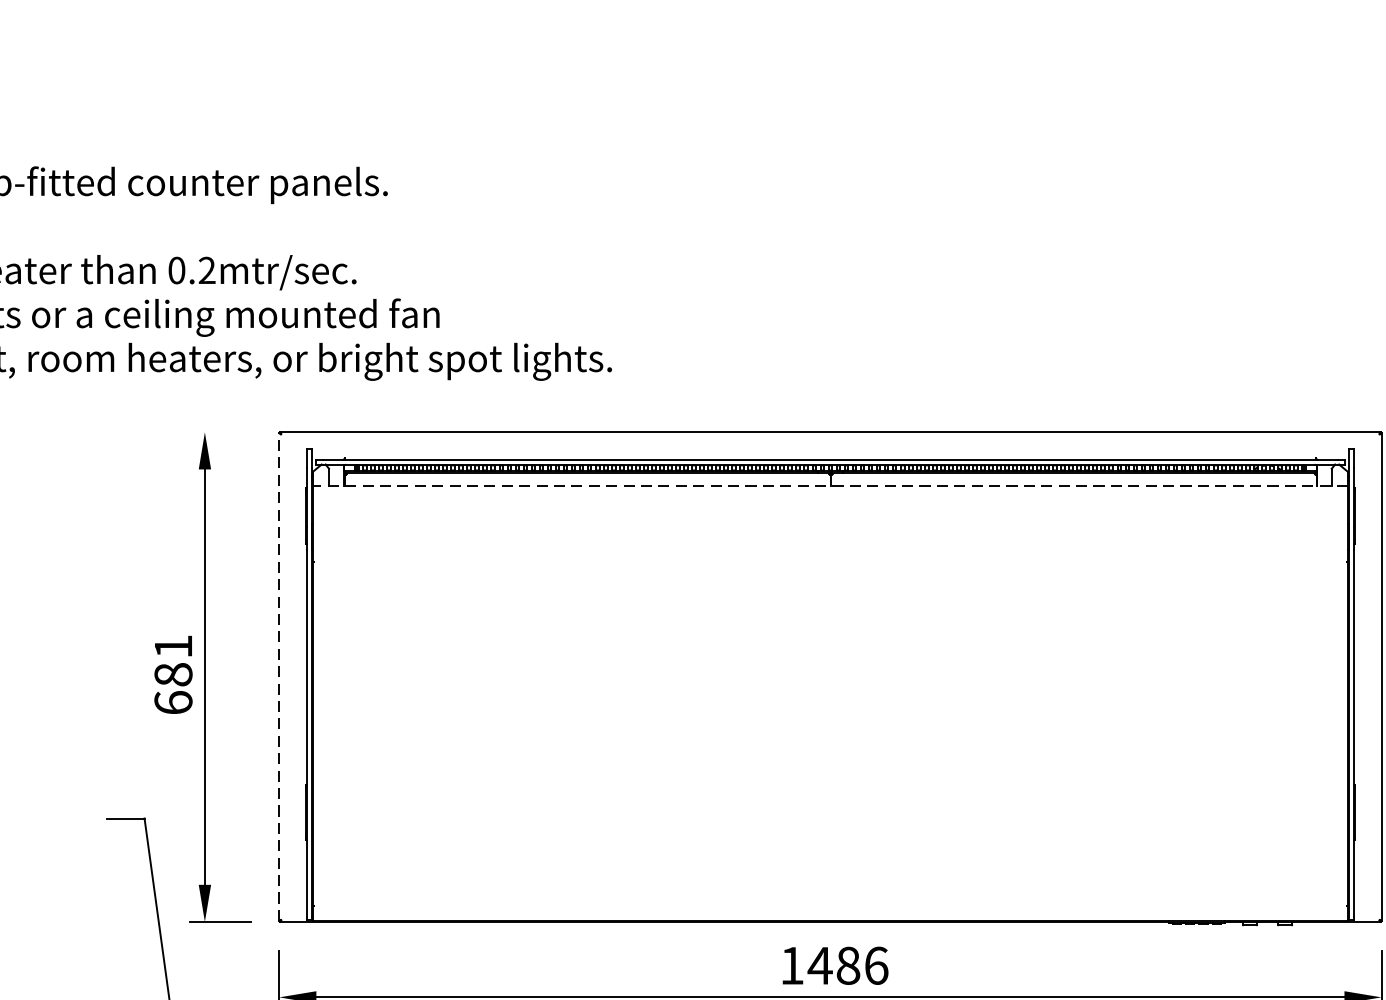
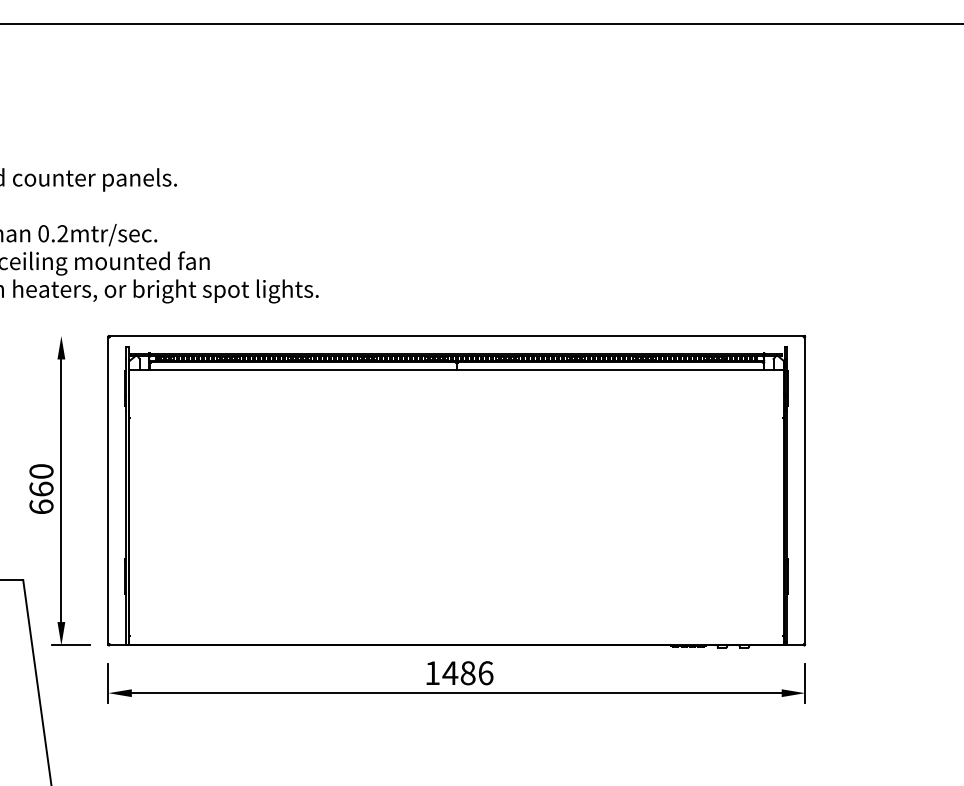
line: (829, 485) -> (456, 369), dashed -> solid
text: (173, 660) -> (41, 480), 681 -> 660
line: (279, 676) -> (108, 490), dashed -> solid

